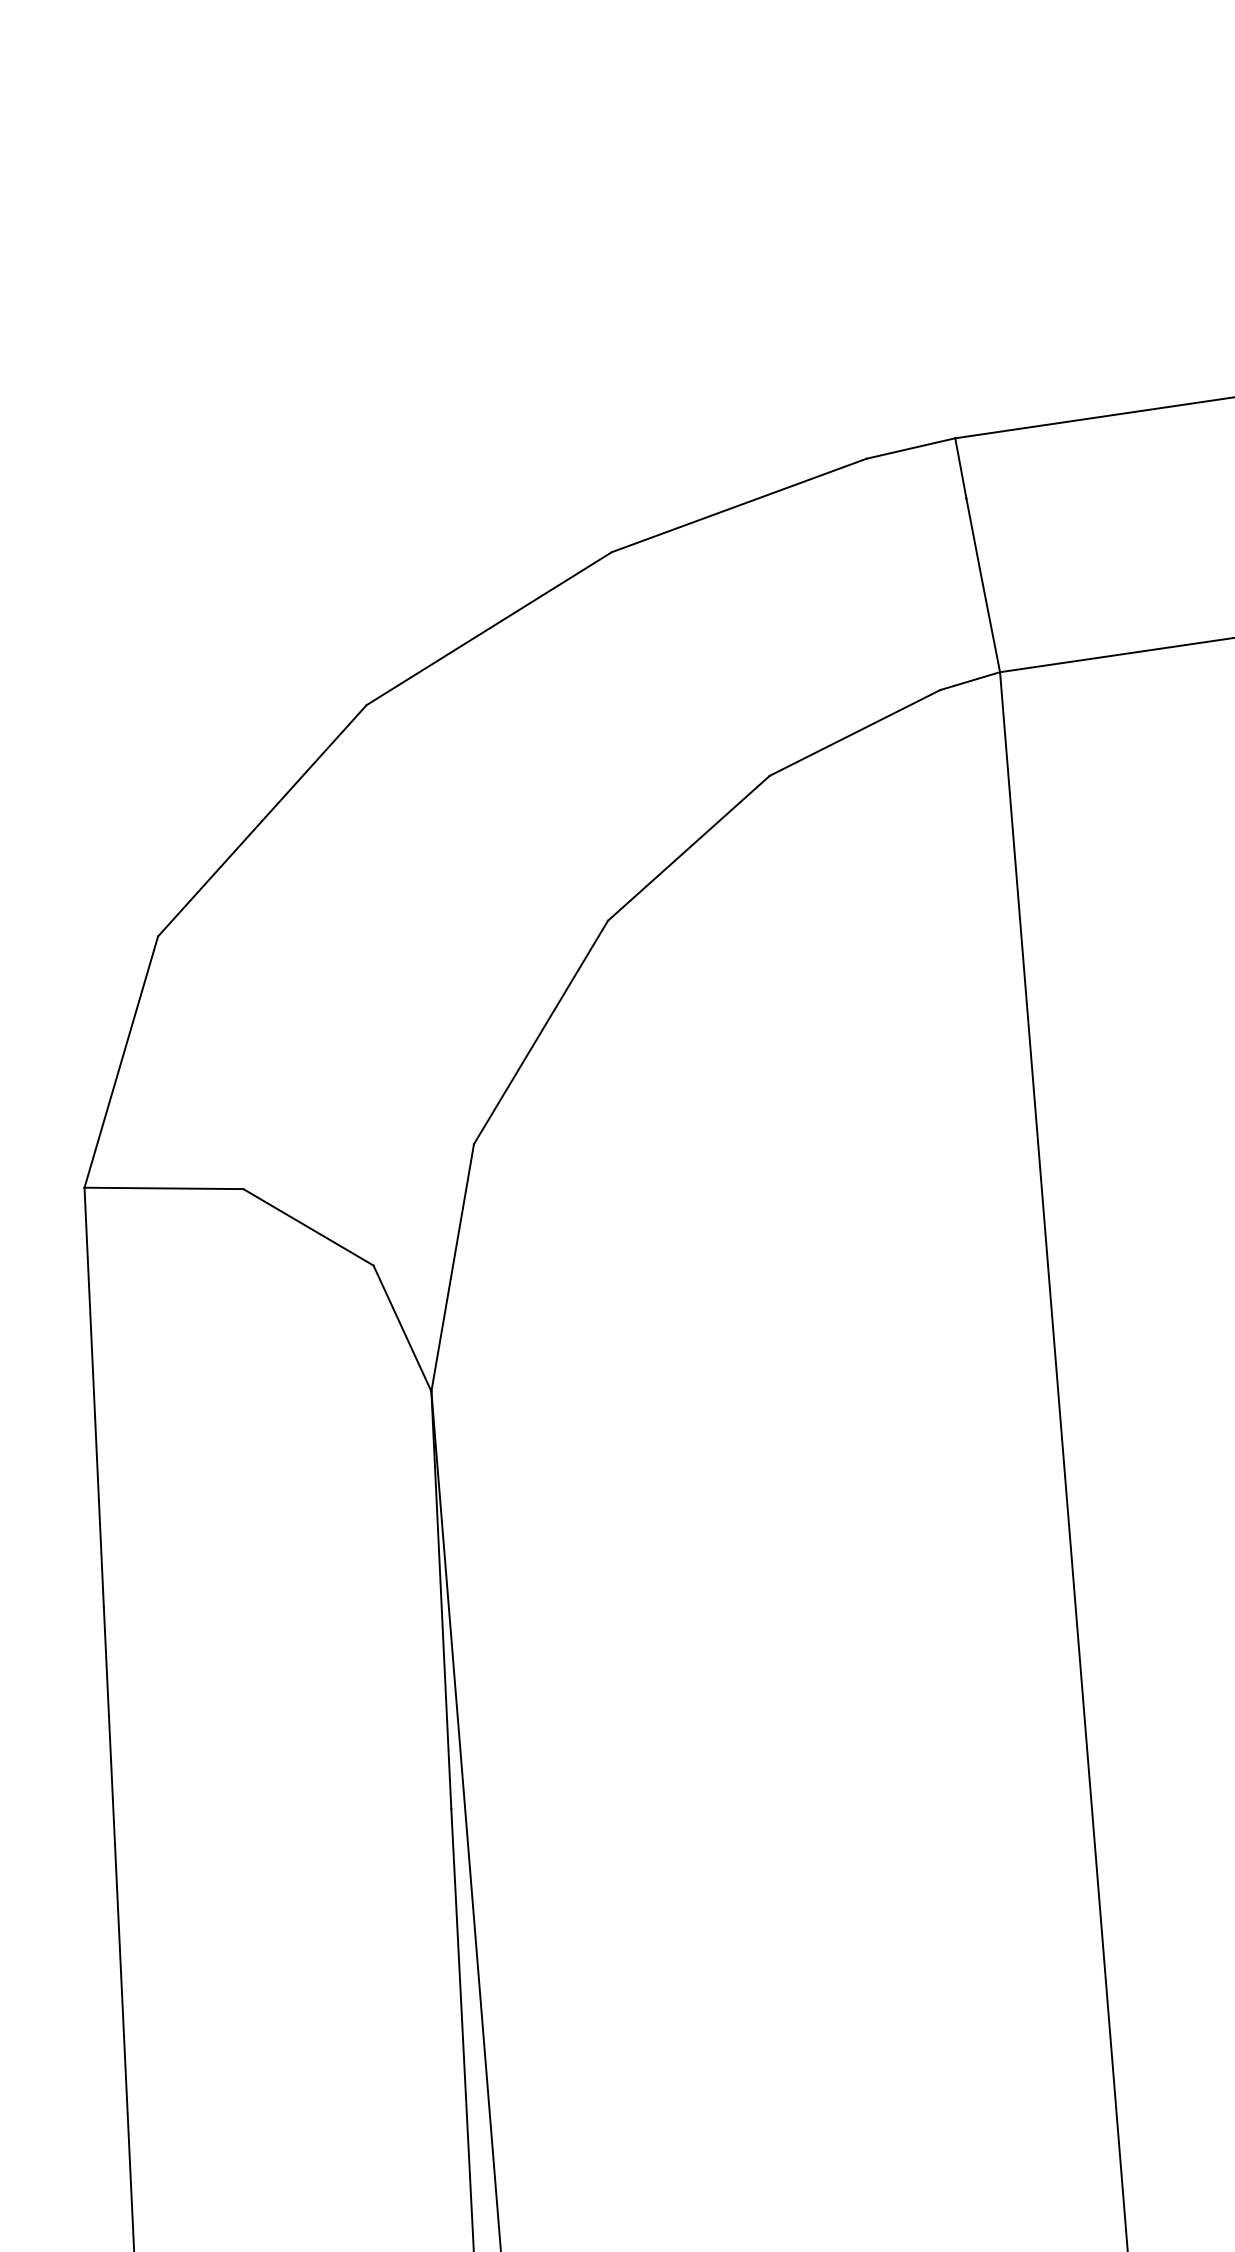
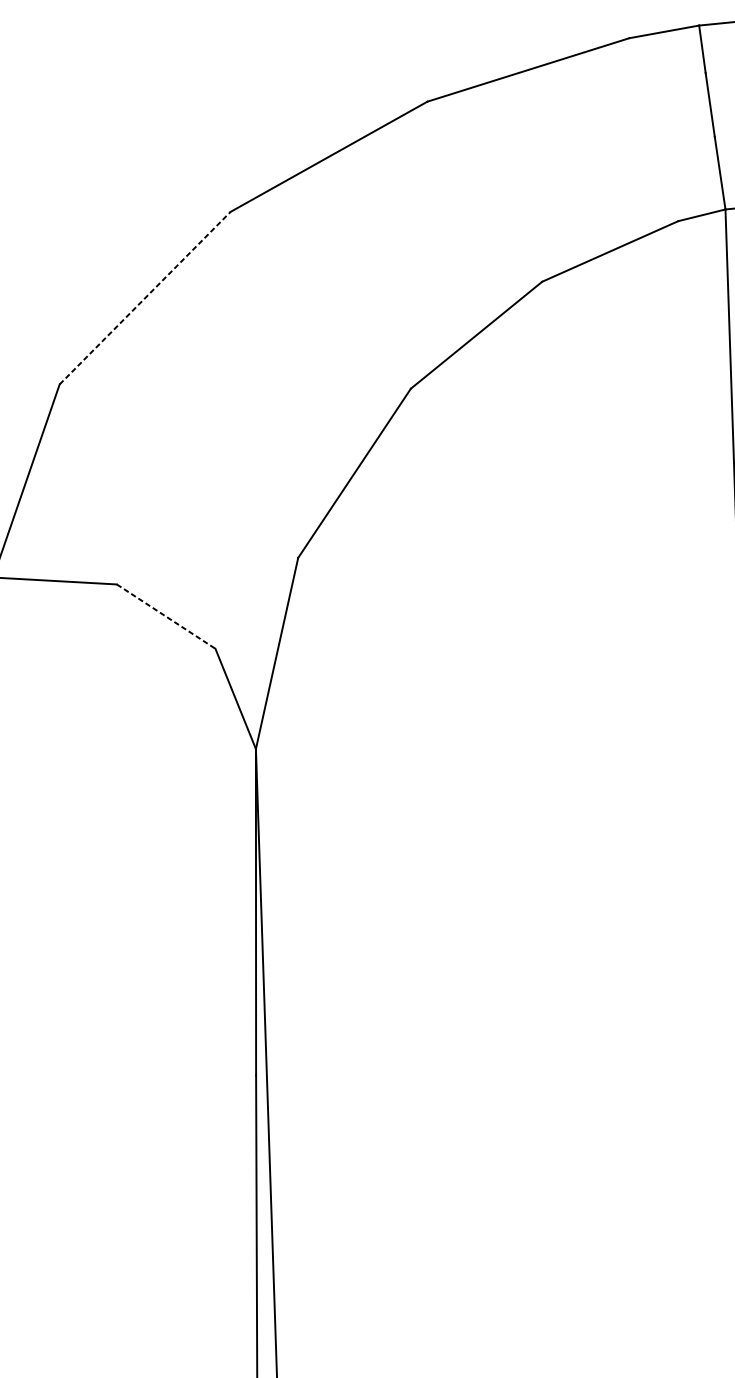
line: (262, 820) -> (145, 297), solid -> dashed
line: (308, 1227) -> (166, 616), solid -> dashed

